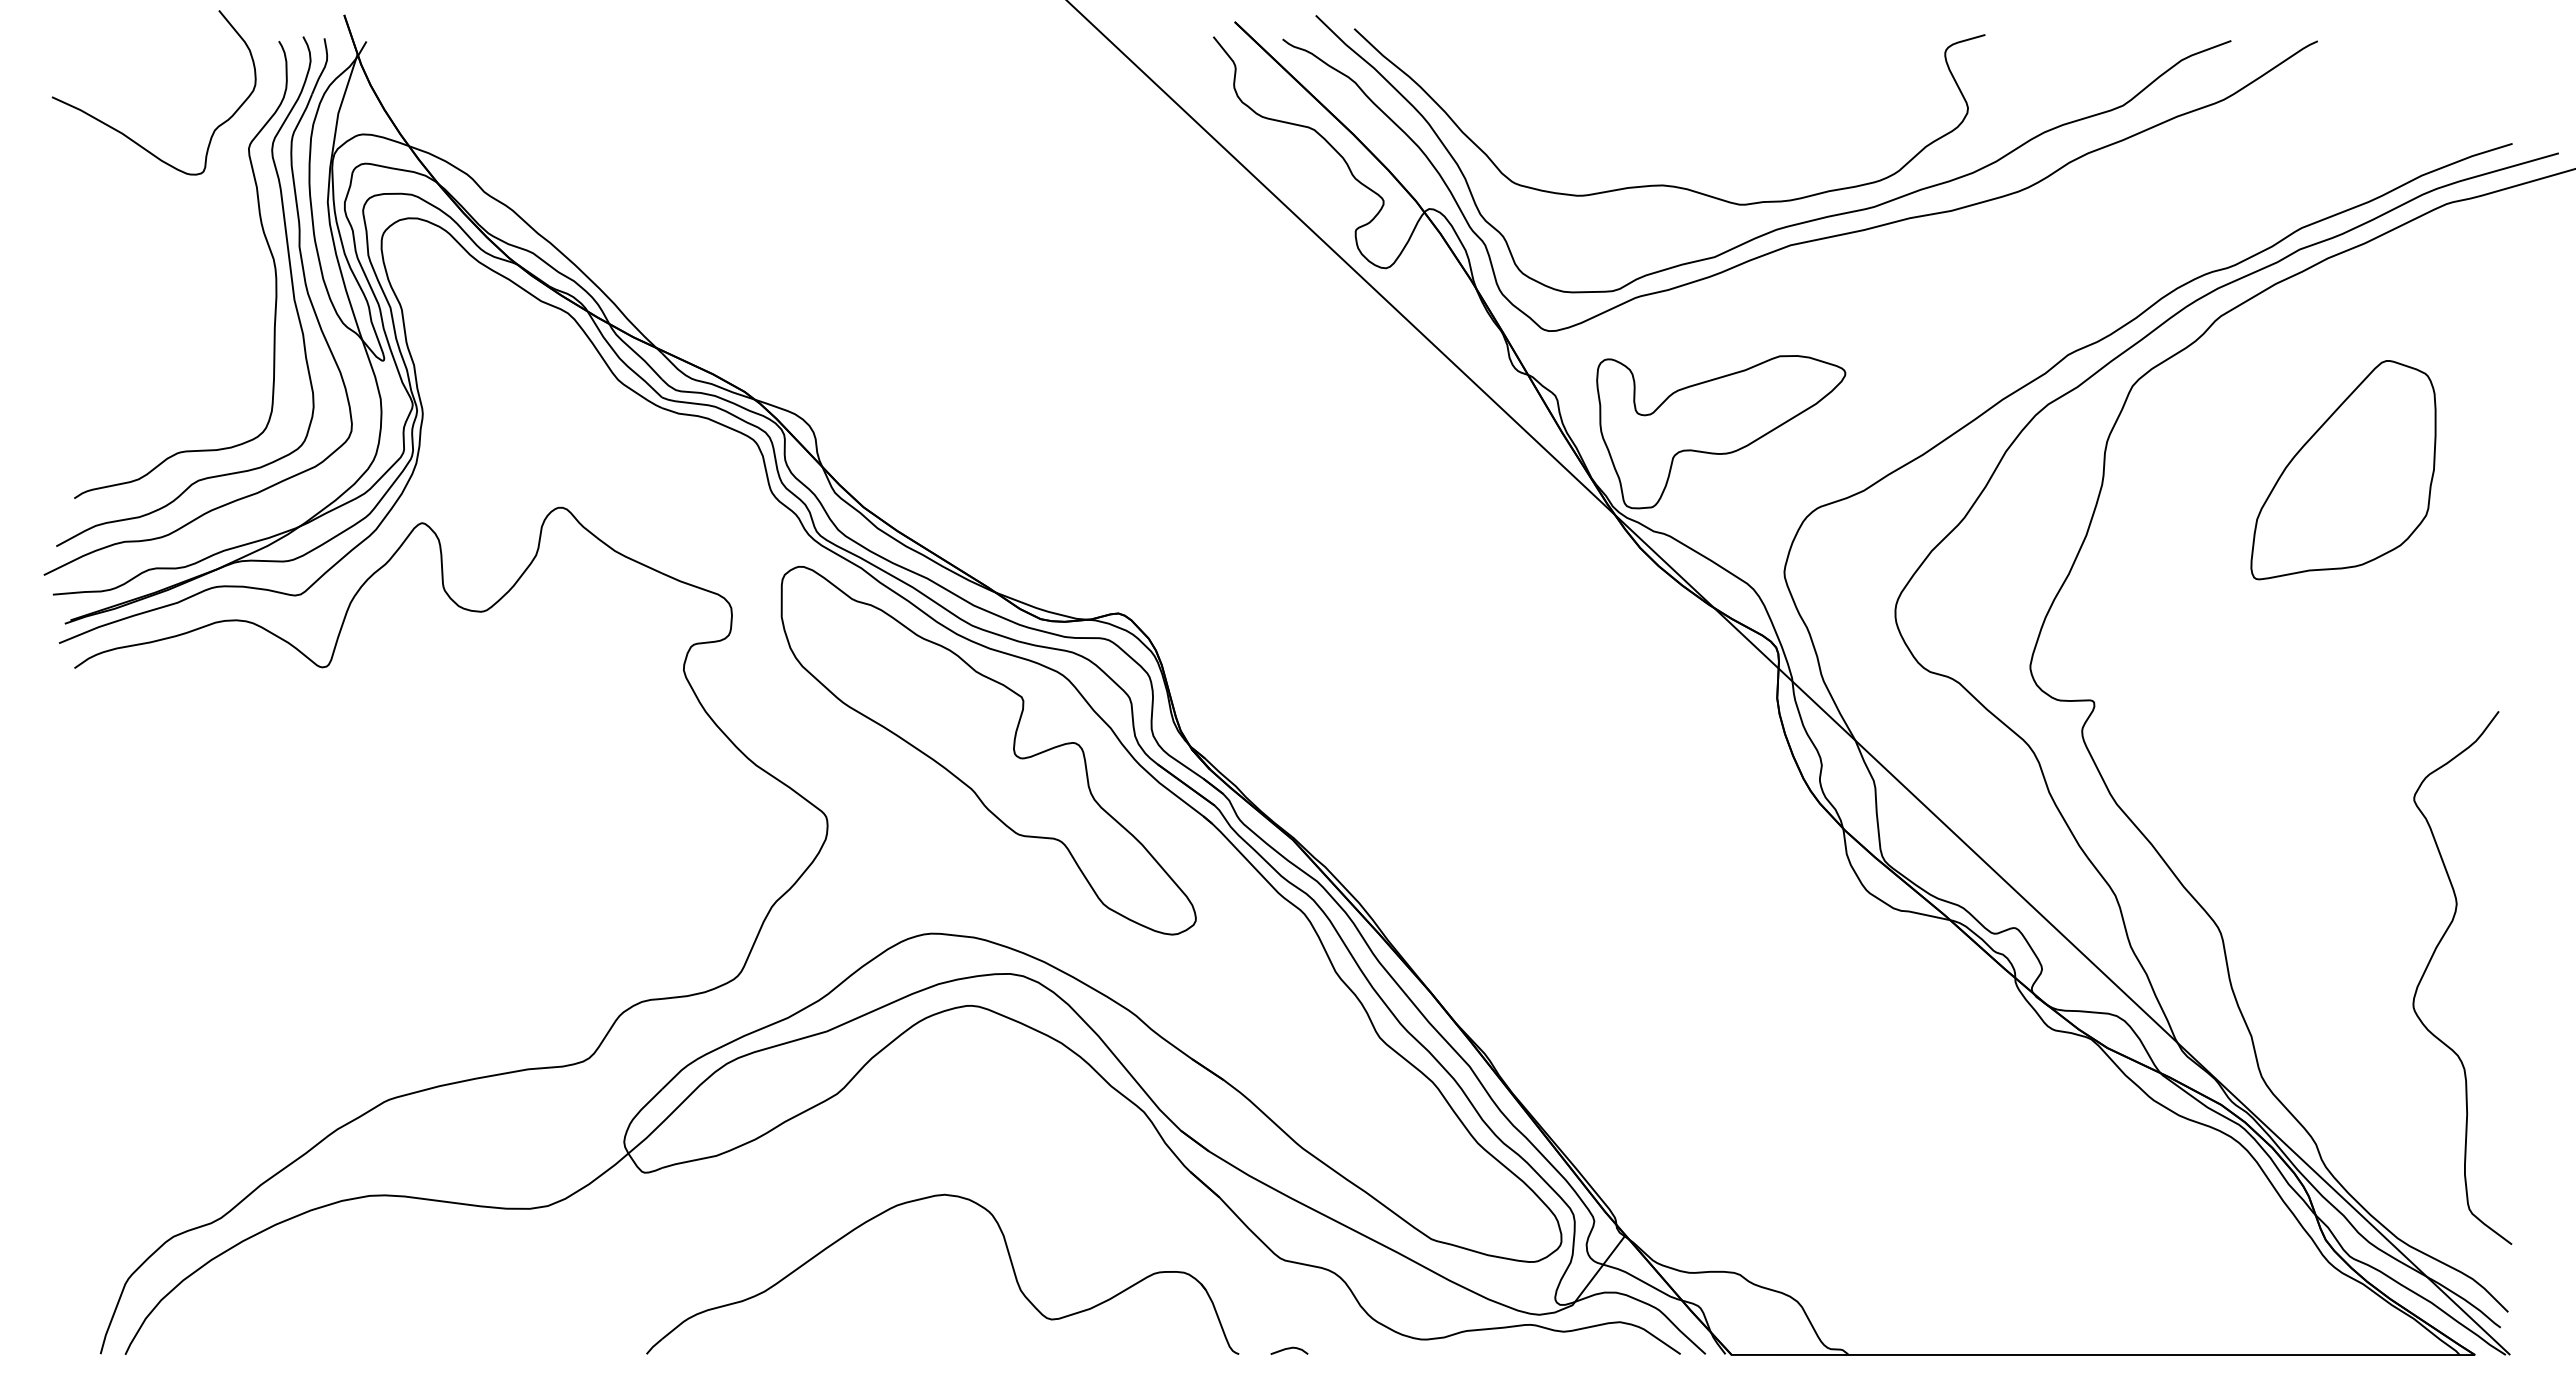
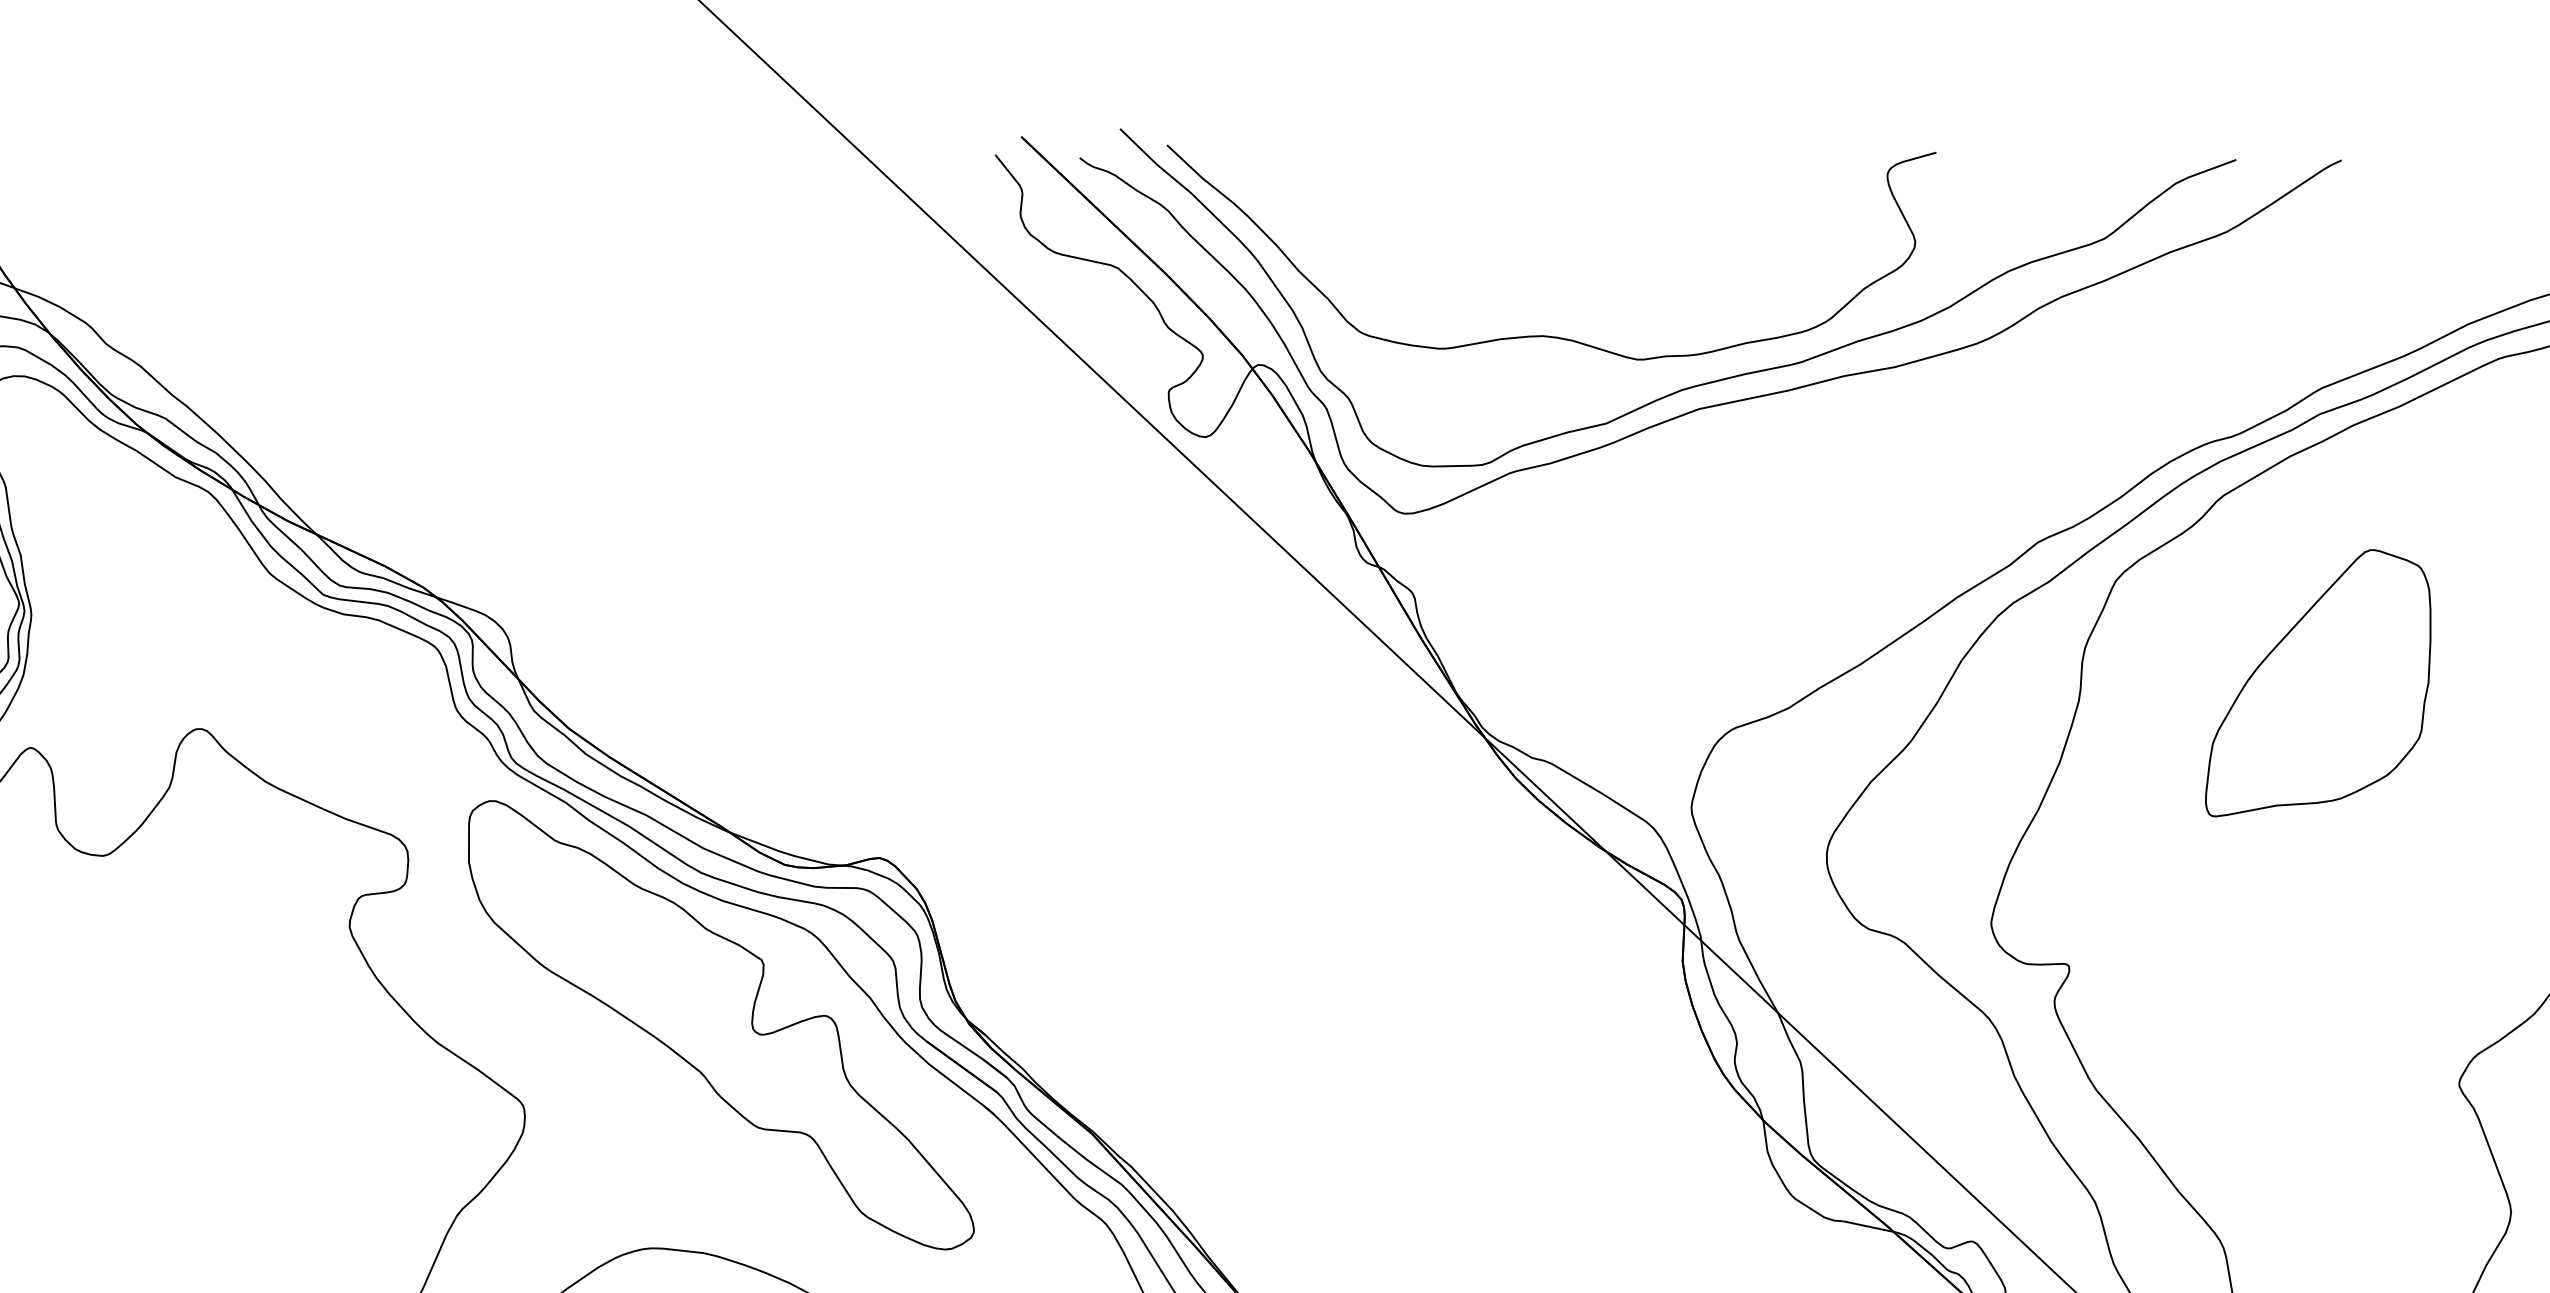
part: (1721, 432) -> (1614, 637), removed
part: (2343, 470) -> (2318, 683), moved

